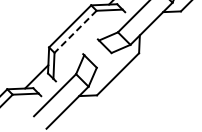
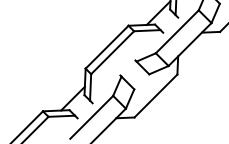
line: (75, 32) -> (112, 53), dashed -> solid

